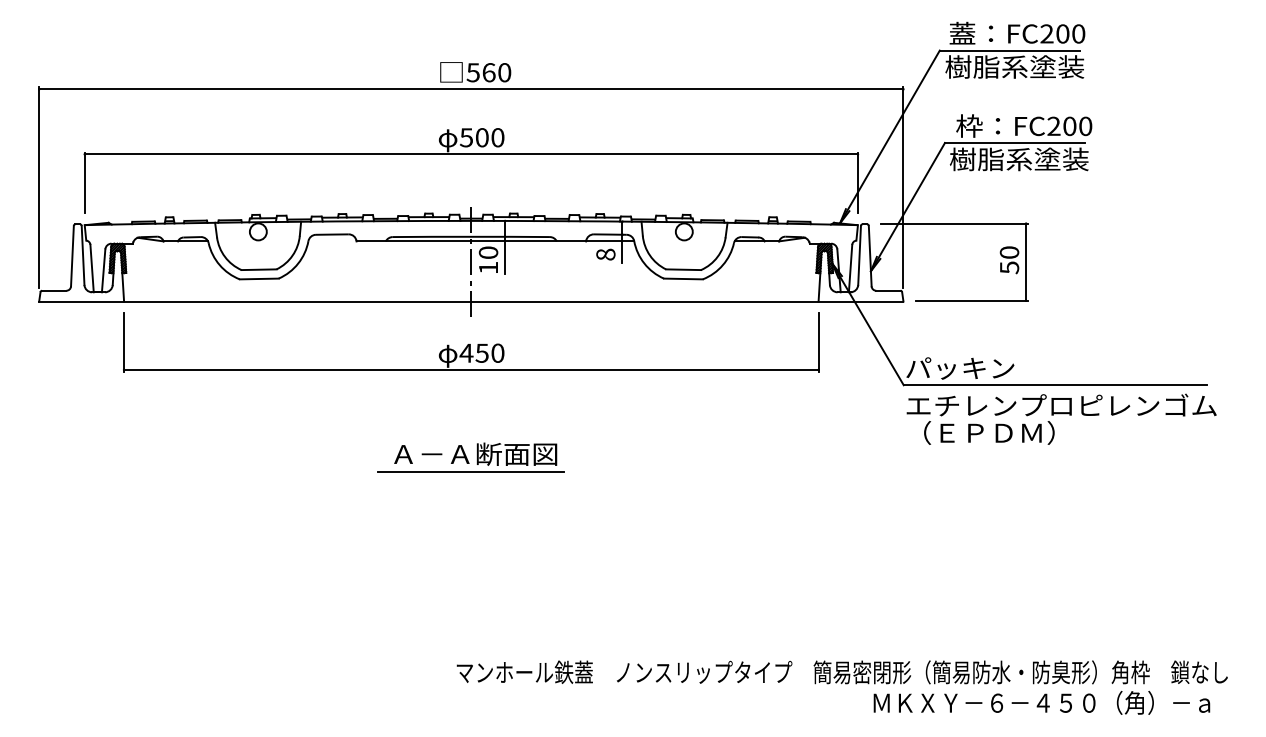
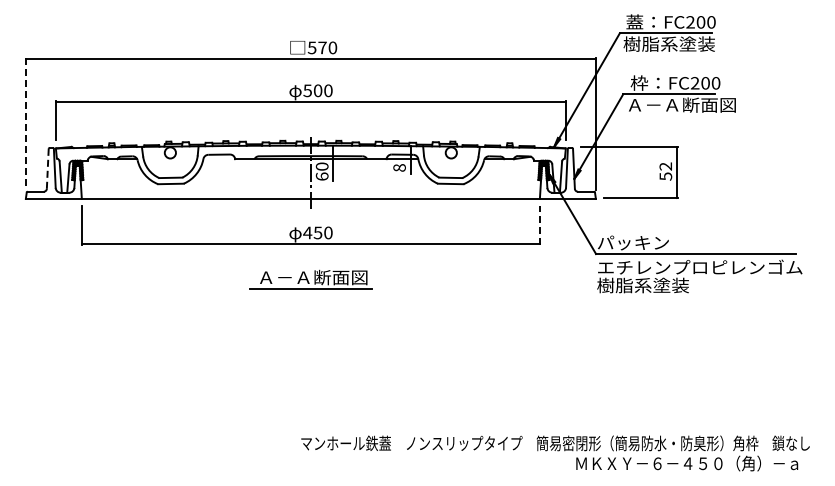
text: (488, 72) -> (322, 47), 560 -> 570
text: (1031, 158) -> (680, 104), 樹脂系塗装 -> Ａ－Ａ断面図
line: (38, 188) -> (25, 124), solid -> dashed
text: (1009, 252) -> (665, 166), 50 -> 52
line: (72, 255) -> (47, 168), solid -> dashed
text: (487, 267) -> (321, 176), 10 -> 60
line: (817, 341) -> (539, 225), solid -> dashed
text: (980, 432) -> (646, 285), （ＥＰＤＭ） -> 樹脂系塗装
part: (470, 457) -> (310, 279), moved

